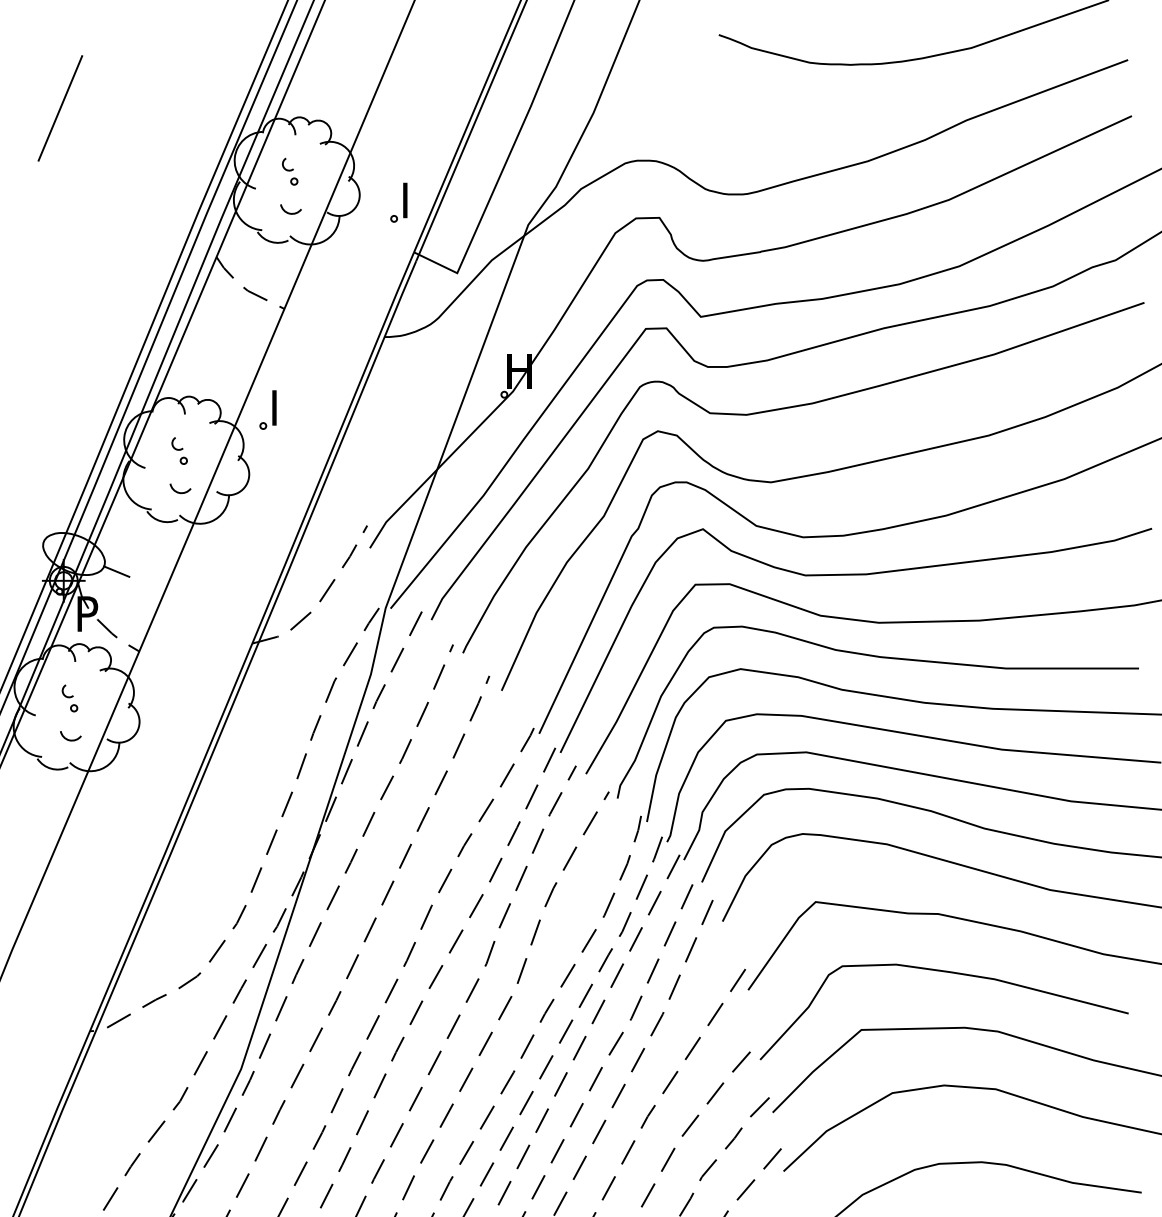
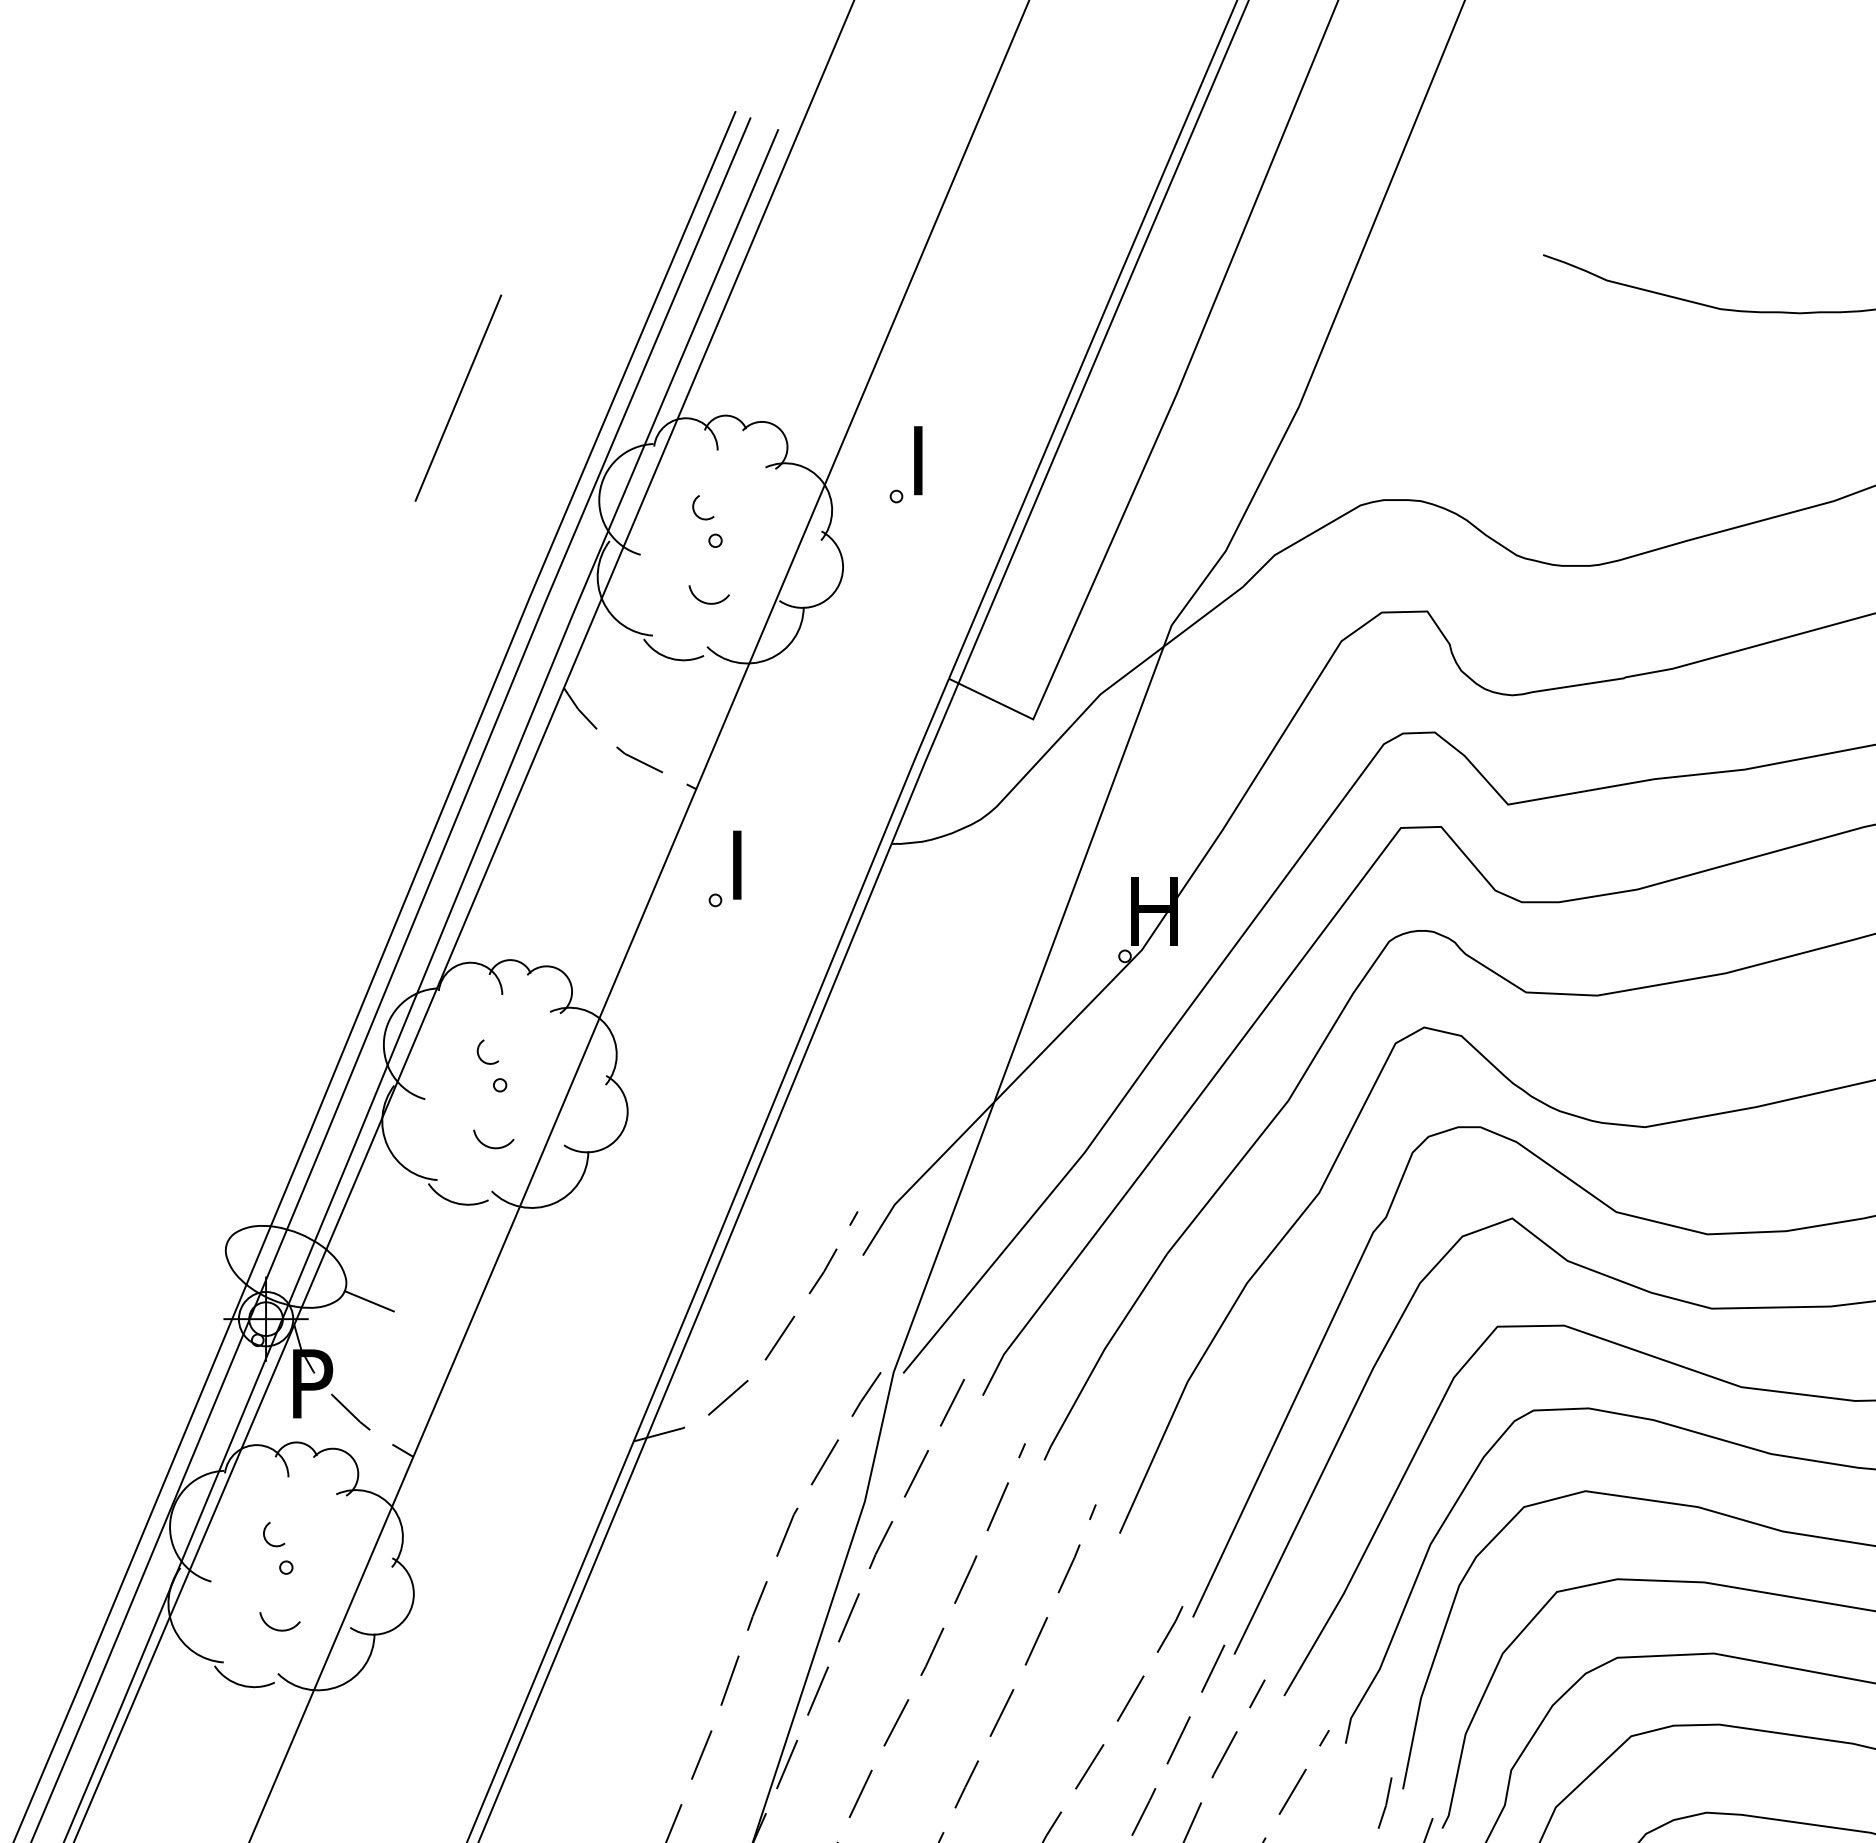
line: (60, 108) -> (458, 398), moved
part: (398, 202) -> (904, 464), moved
part: (267, 409) -> (723, 868), moved

